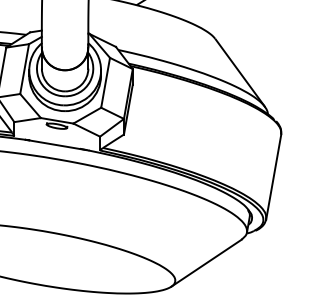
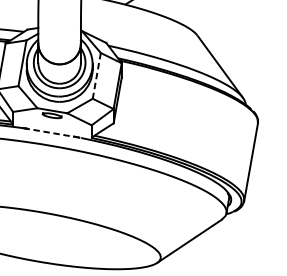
line: (105, 83) -> (96, 76), solid -> dashed
line: (57, 145) -> (52, 133), solid -> dashed

